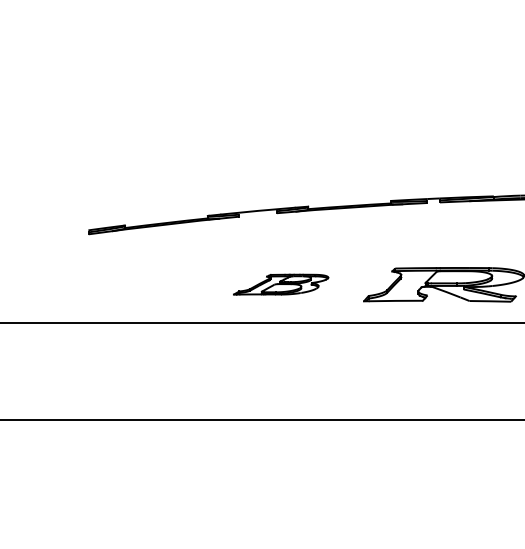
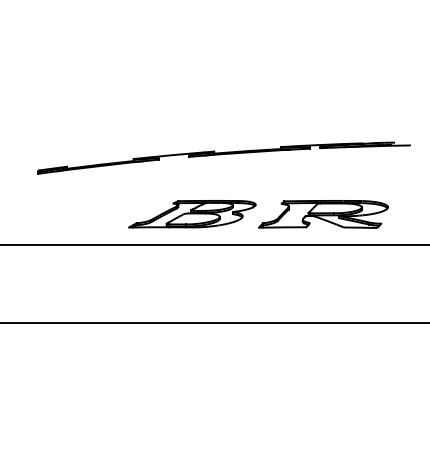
part: (281, 284) -> (192, 214), size x1.67

